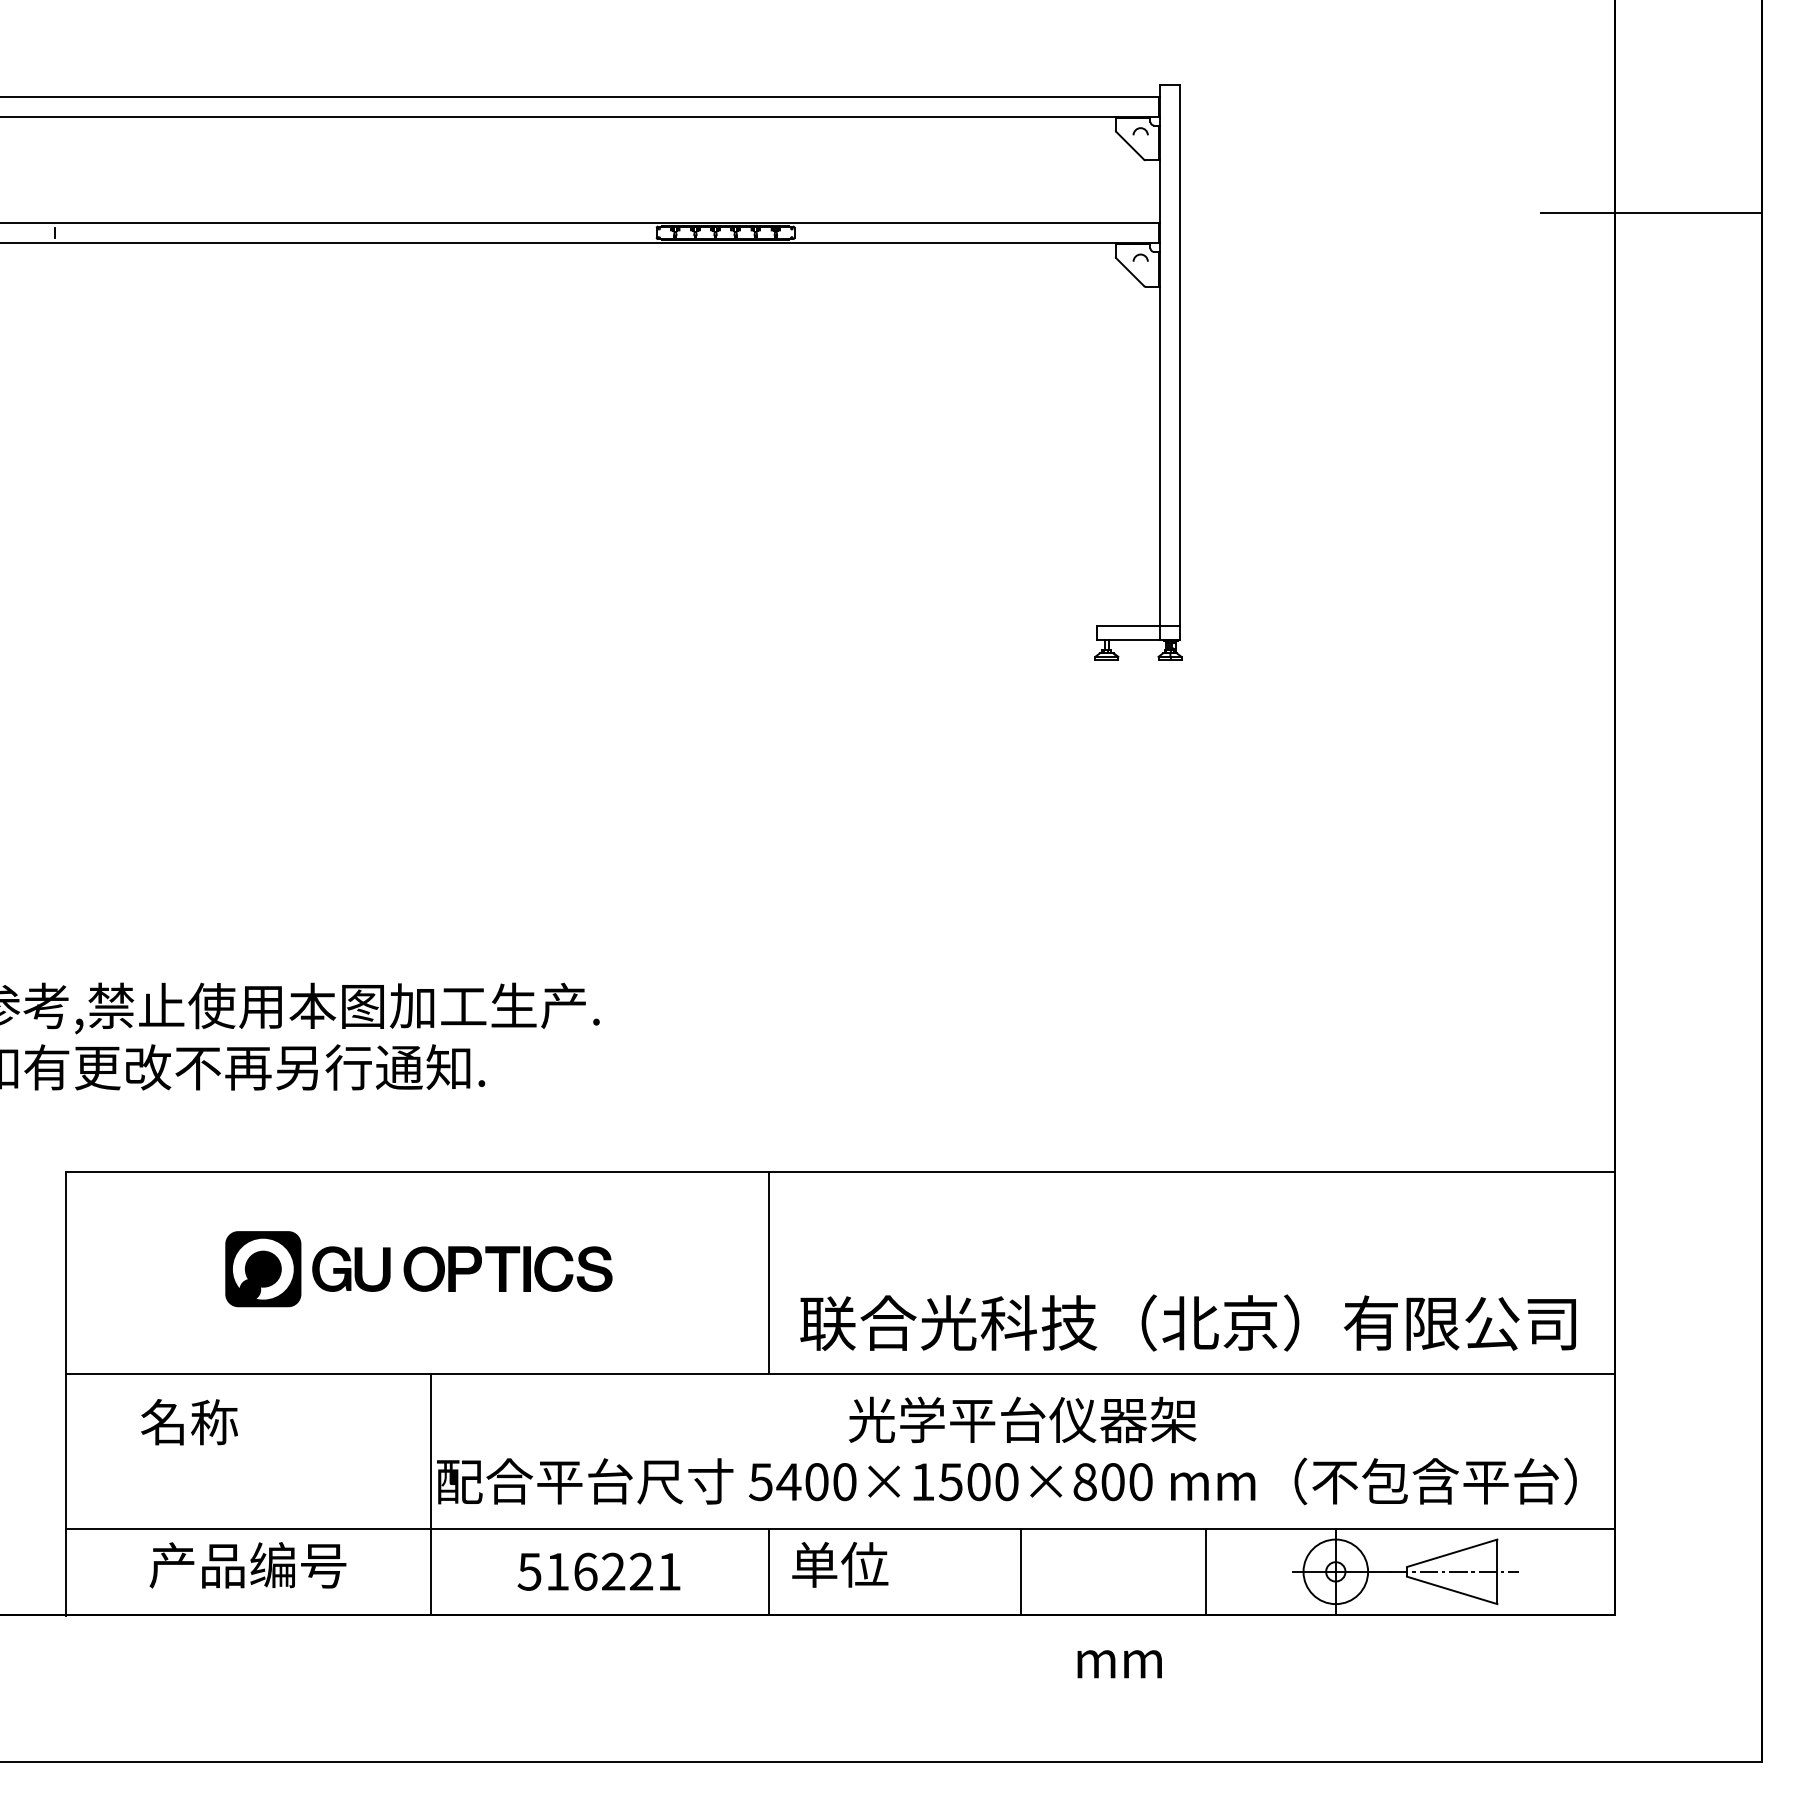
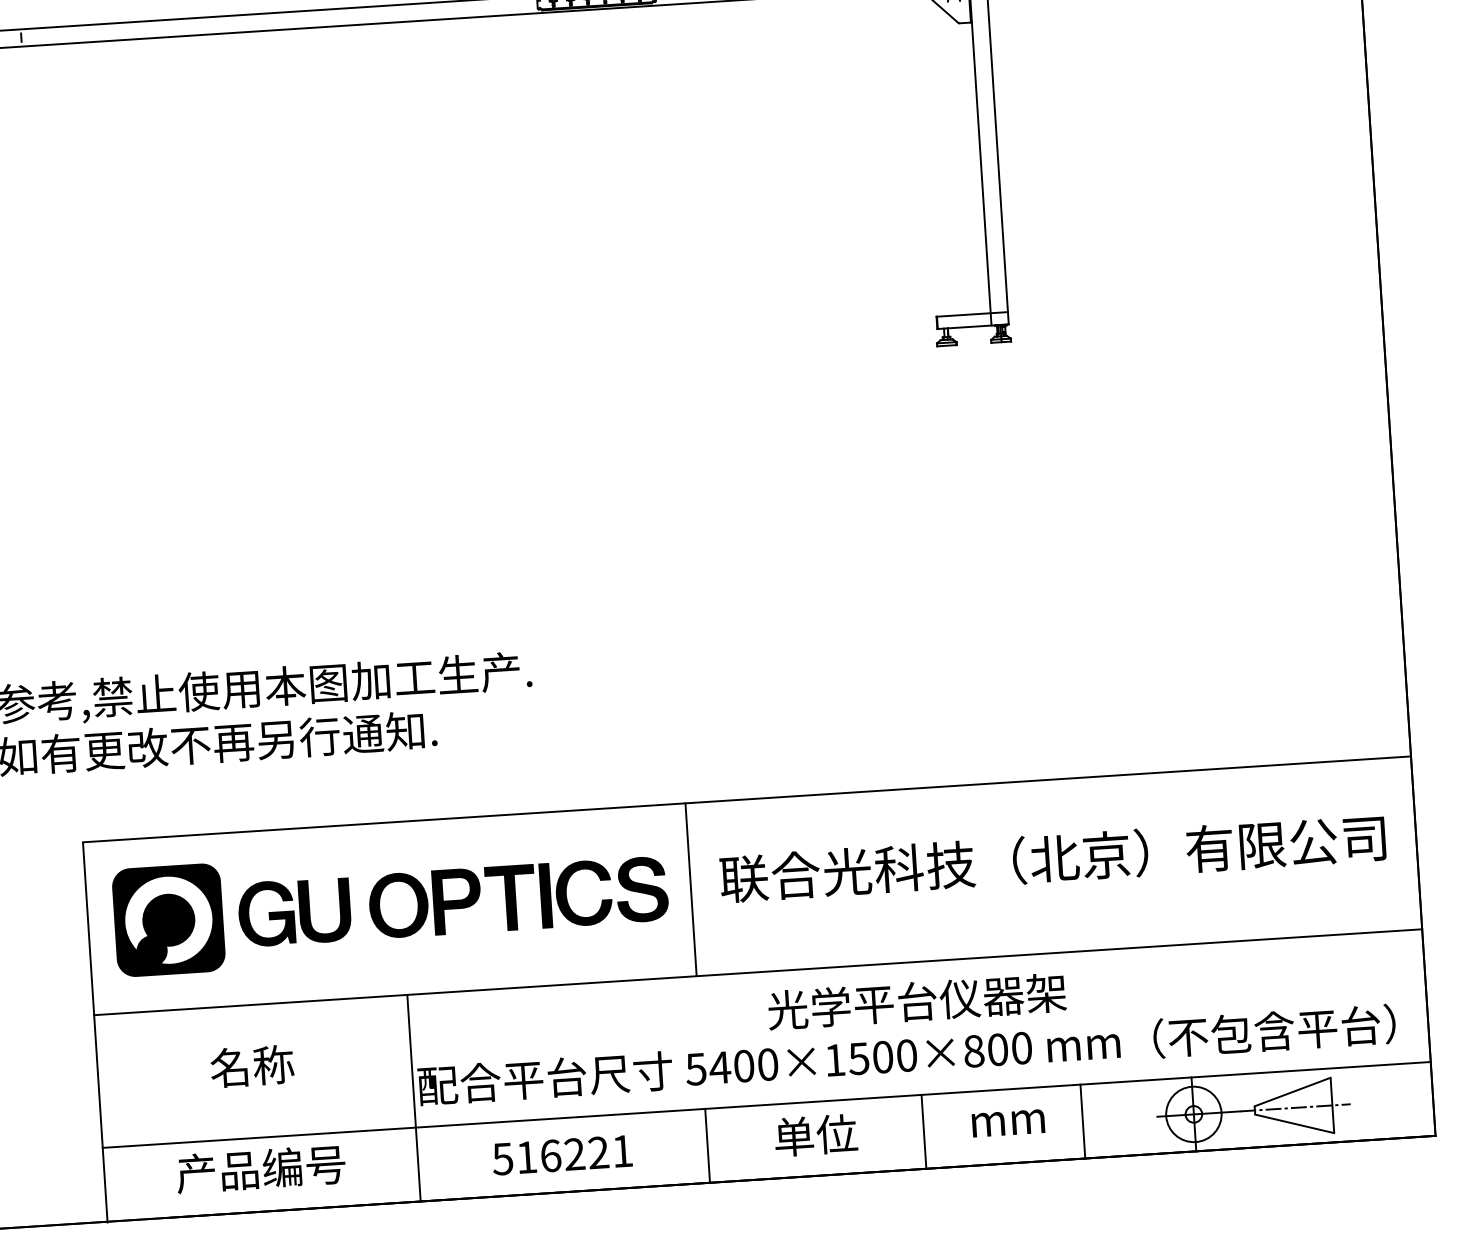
part: (418, 1268) -> (390, 905), size x1.67
text: (1187, 1322) -> (1052, 858), moved
text: (189, 1422) -> (252, 1066), moved
text: (840, 1564) -> (816, 1135), moved
text: (1119, 1664) -> (1008, 1123), moved

